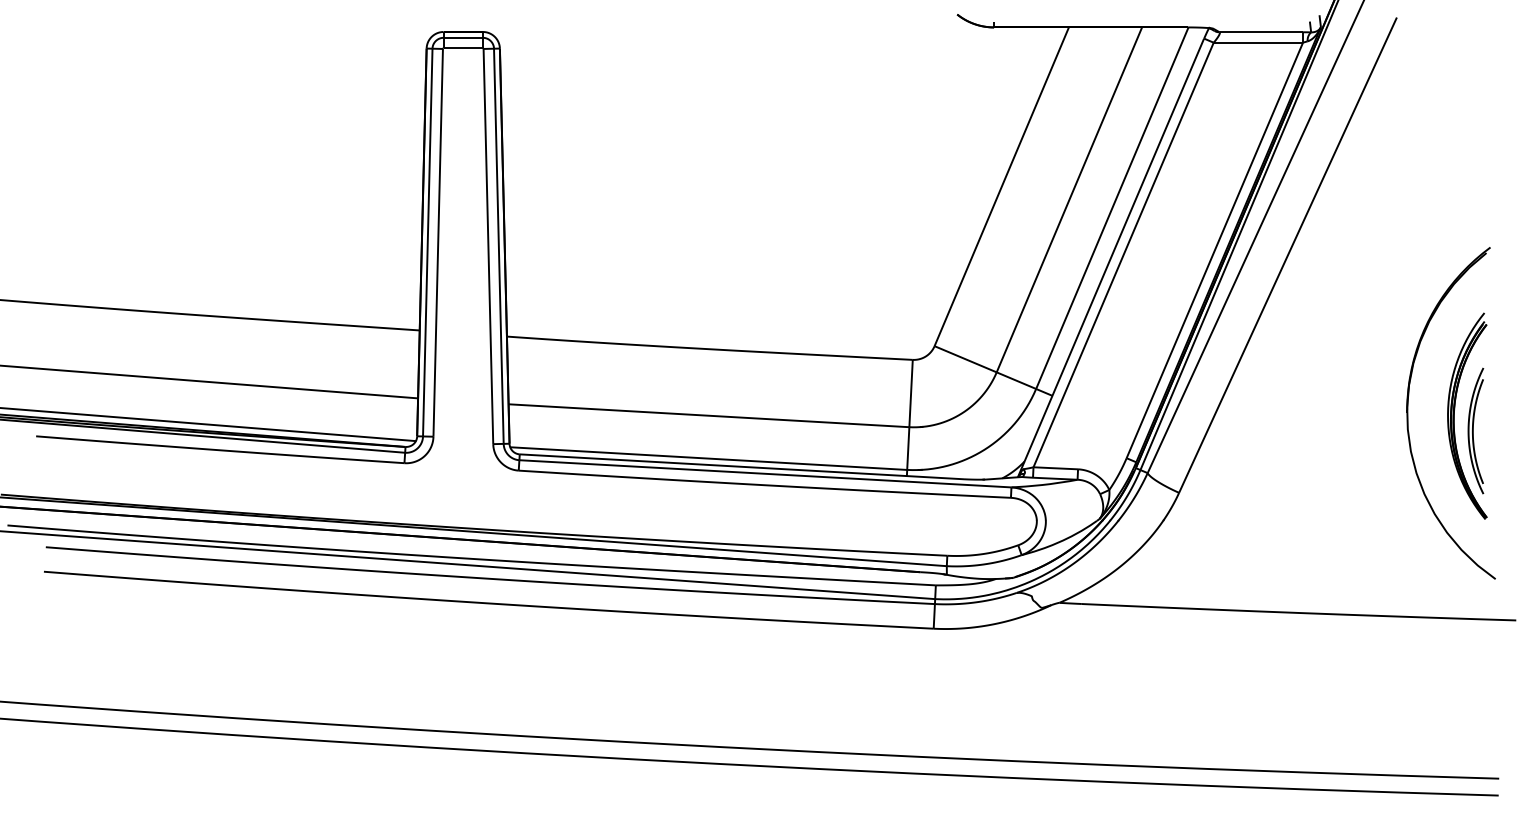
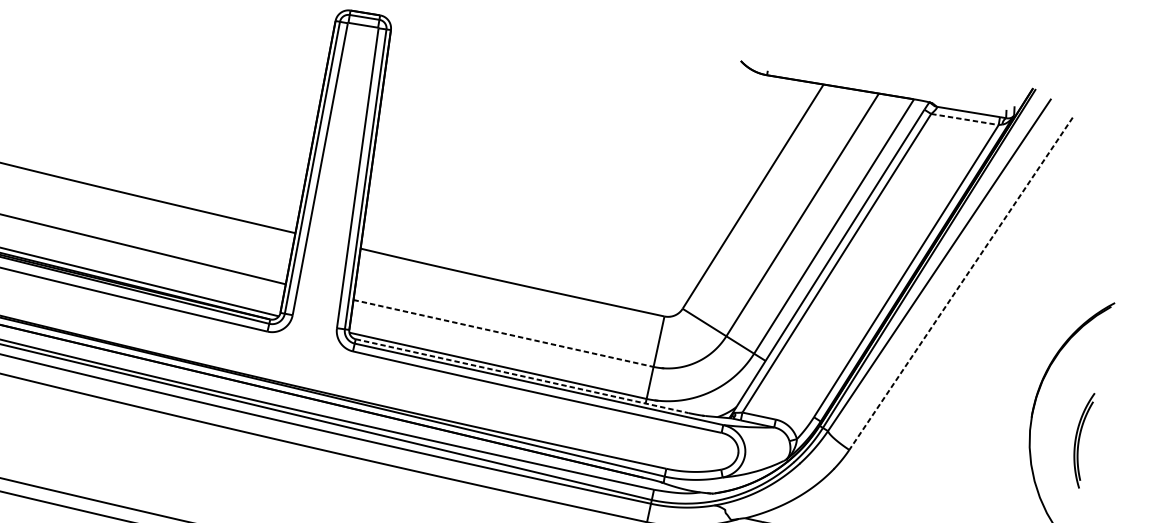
line: (1258, 42) -> (965, 119), solid -> dashed
line: (1288, 255) -> (961, 284), solid -> dashed
line: (709, 415) -> (503, 333), solid -> dashed
part: (1454, 415) -> (1067, 425), removed
line: (742, 466) -> (522, 375), solid -> dashed

